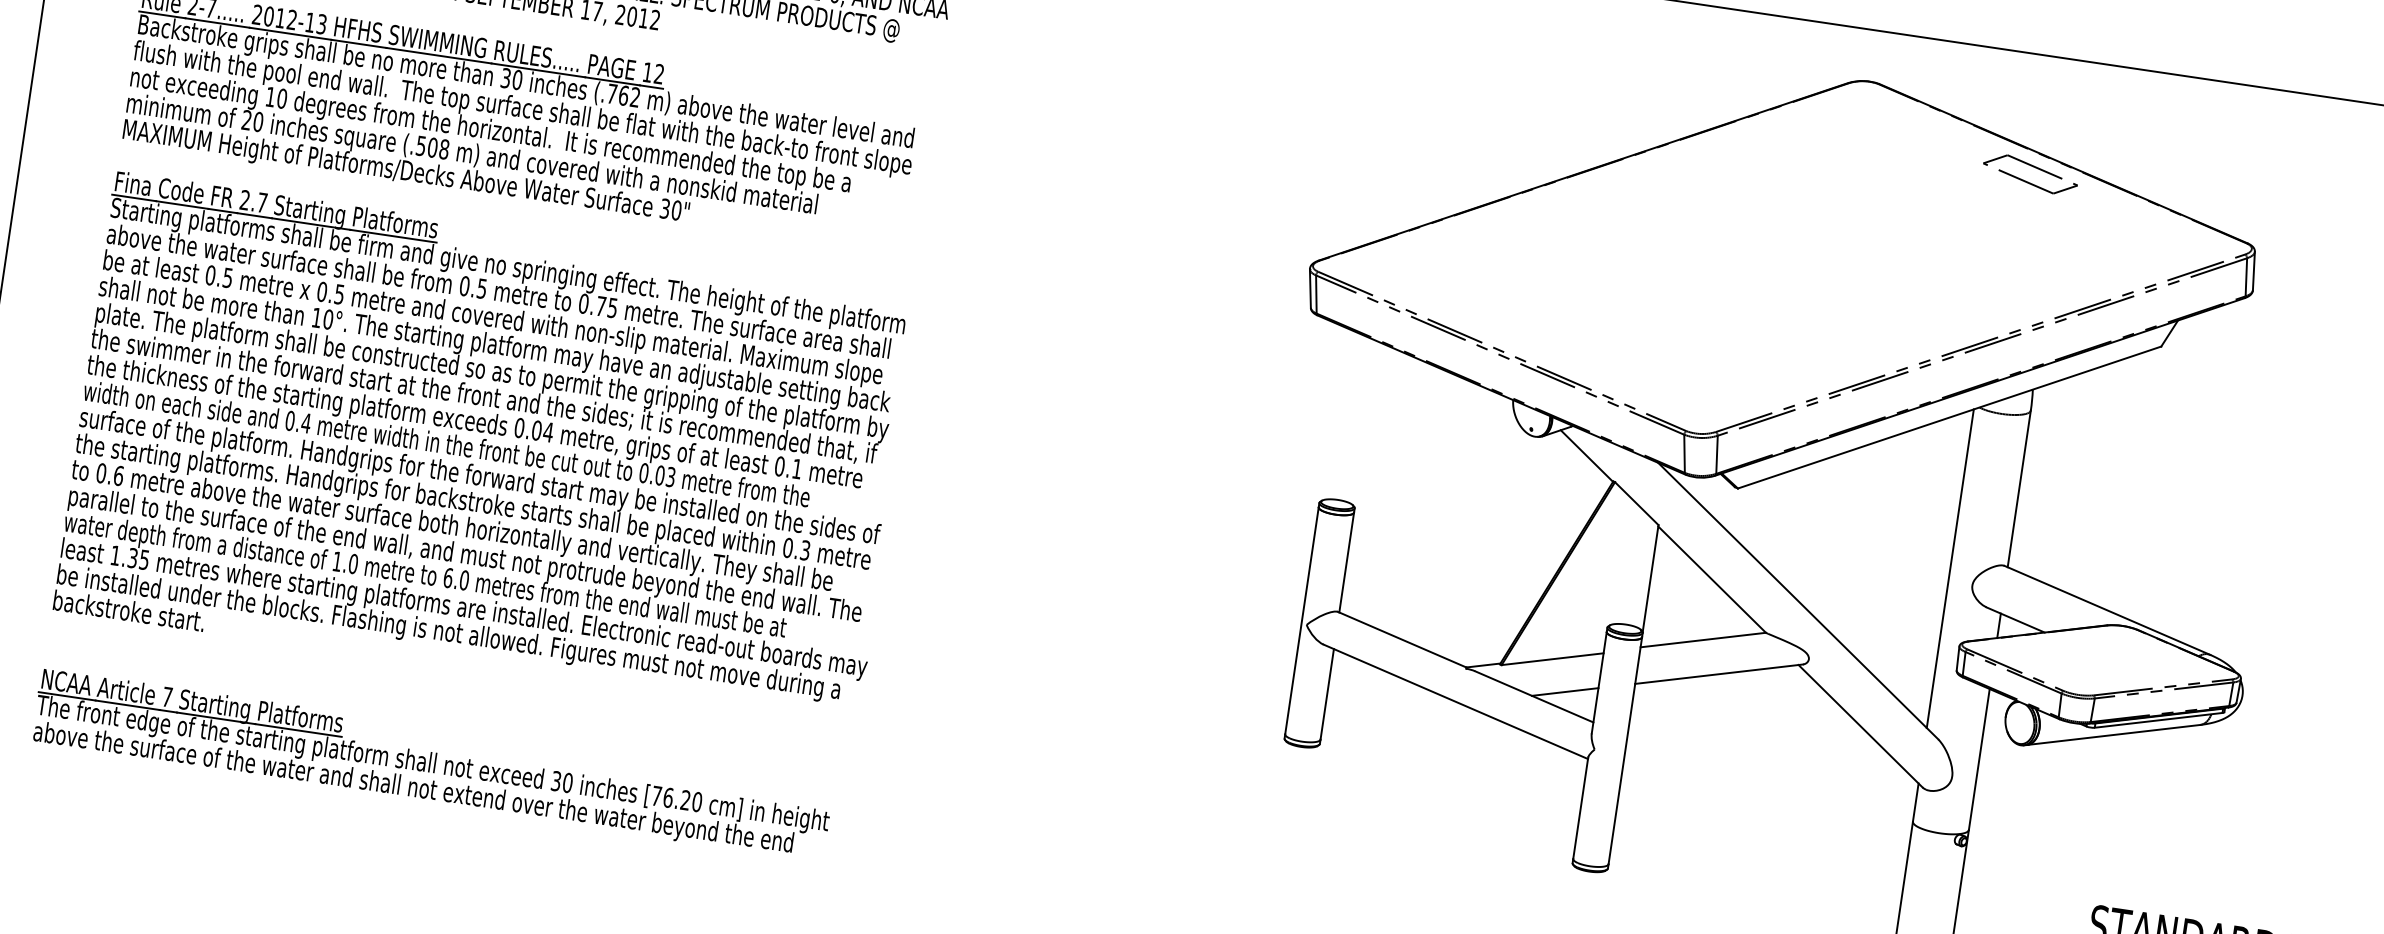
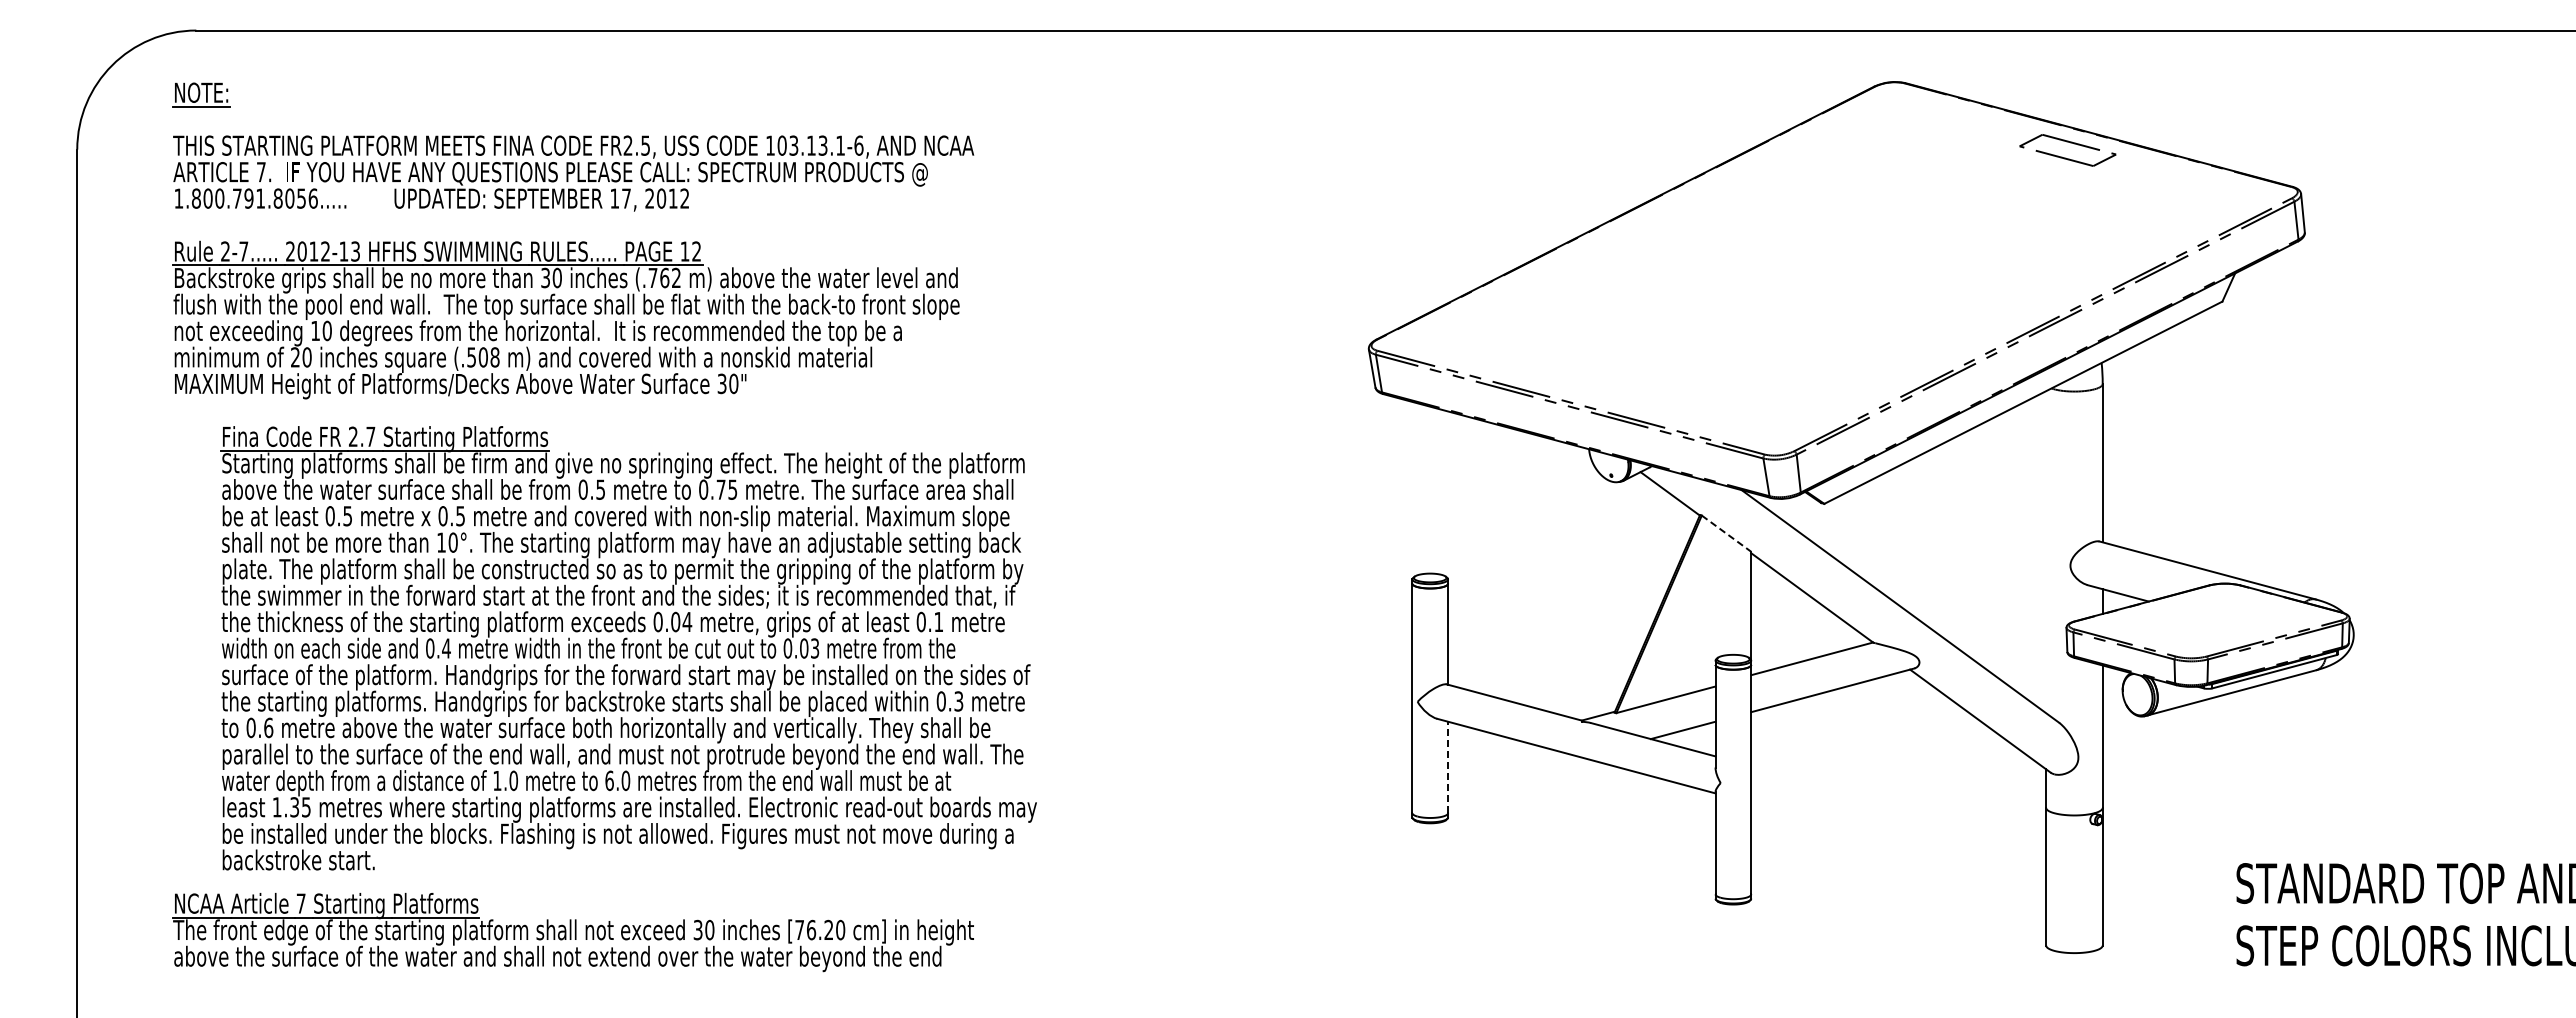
part: (486, 449) -> (628, 648), moved
line: (1636, 503) -> (1726, 533), solid -> dashed
line: (1950, 569) -> (2046, 552), removed
line: (1327, 694) -> (1448, 767), solid -> dashed
part: (431, 765) -> (572, 932), moved

